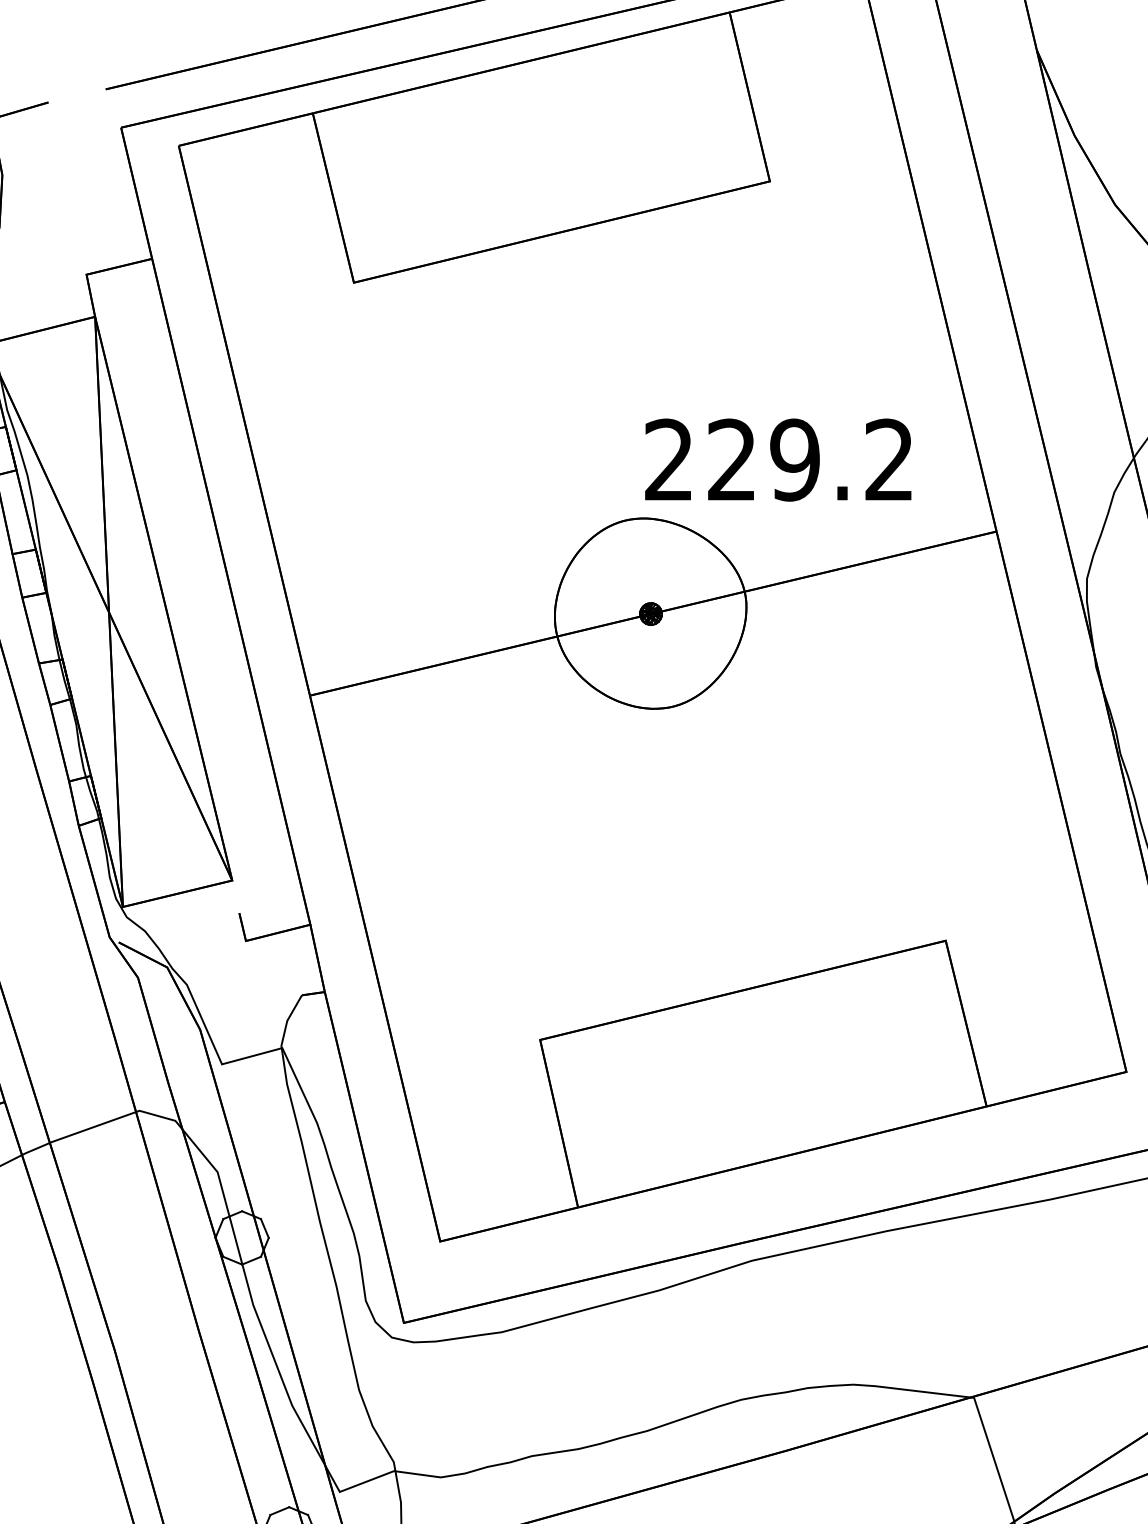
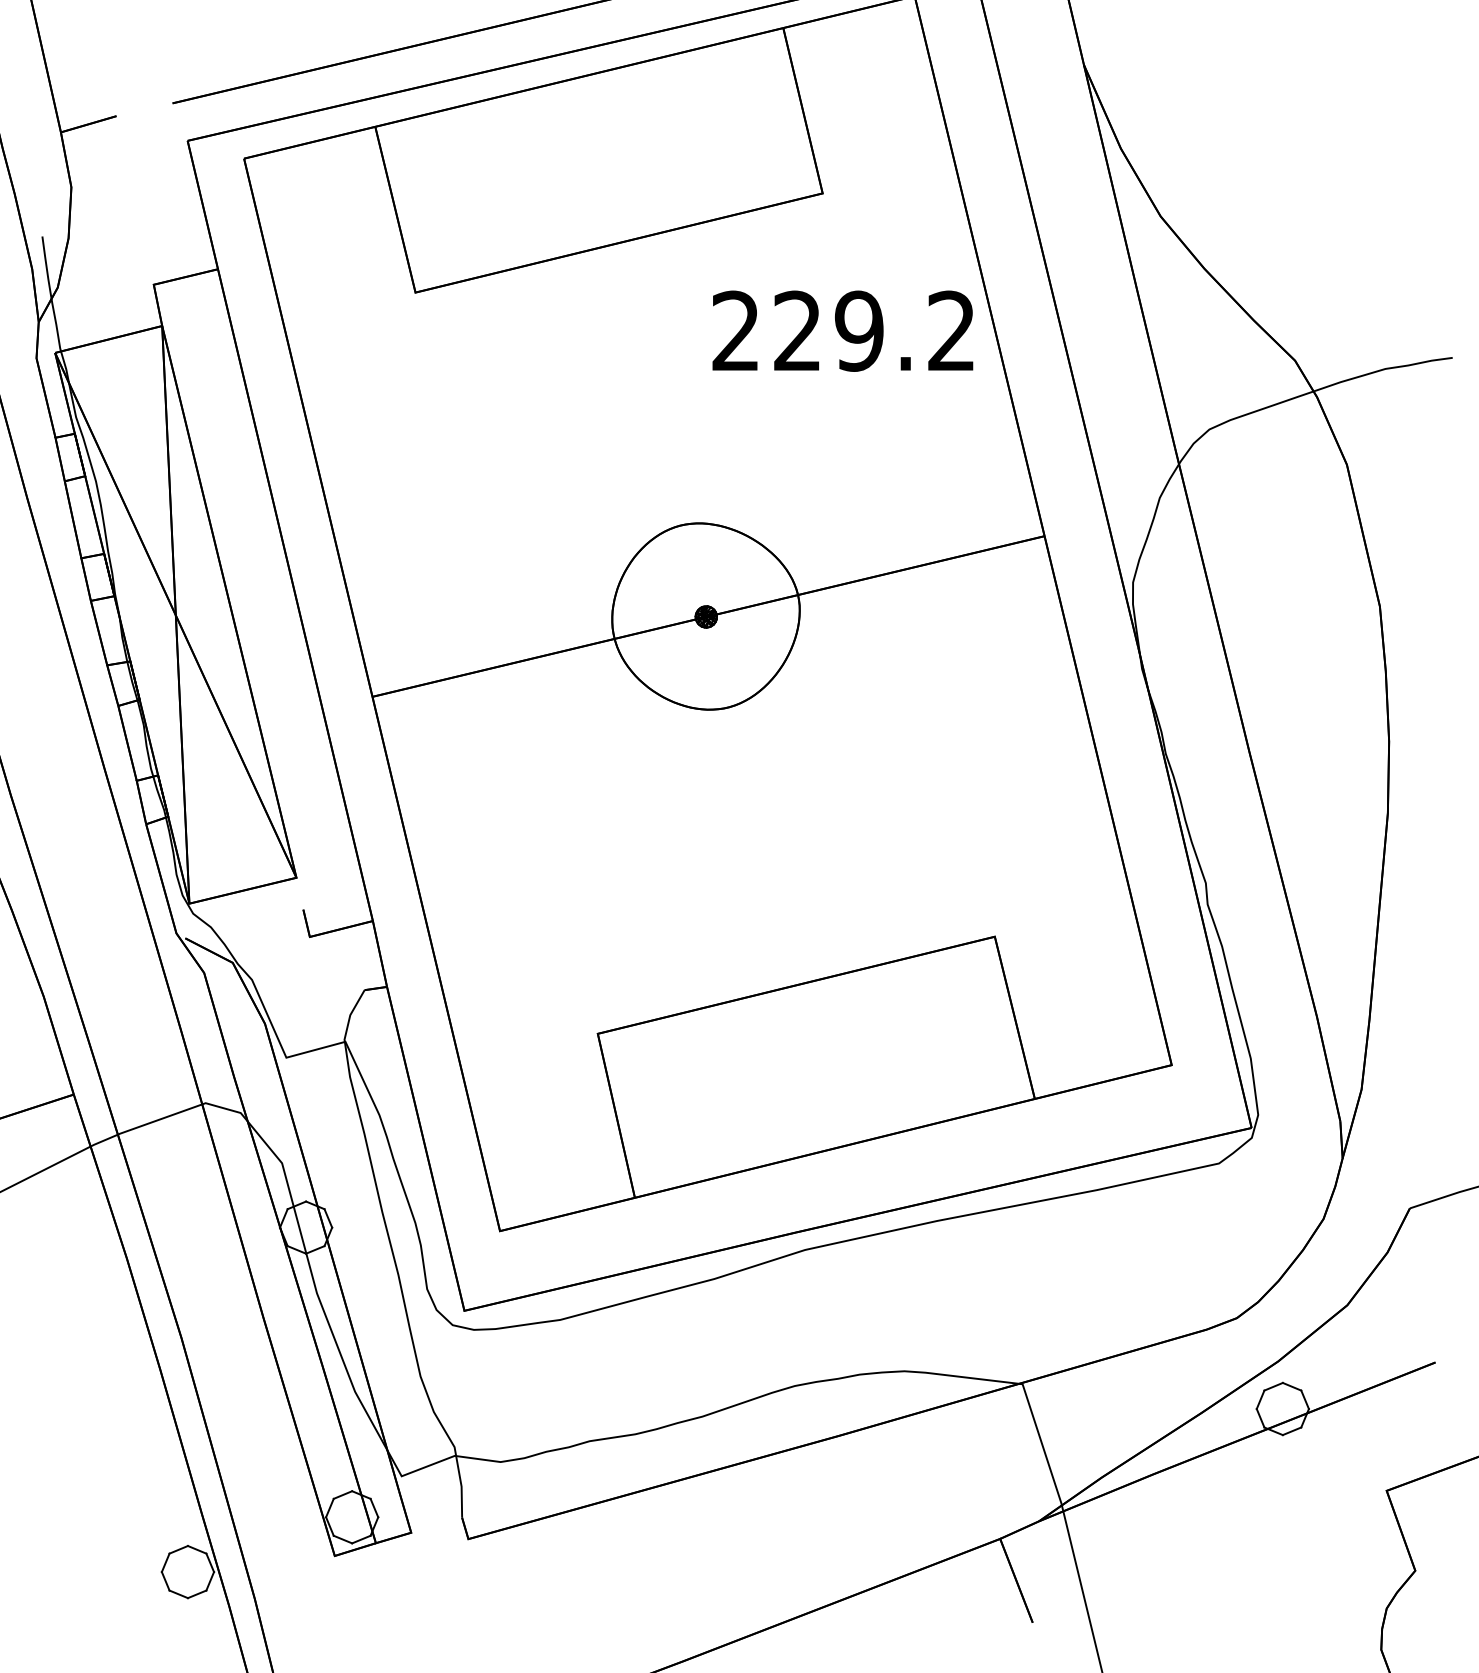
text: (777, 459) -> (842, 330), moved

